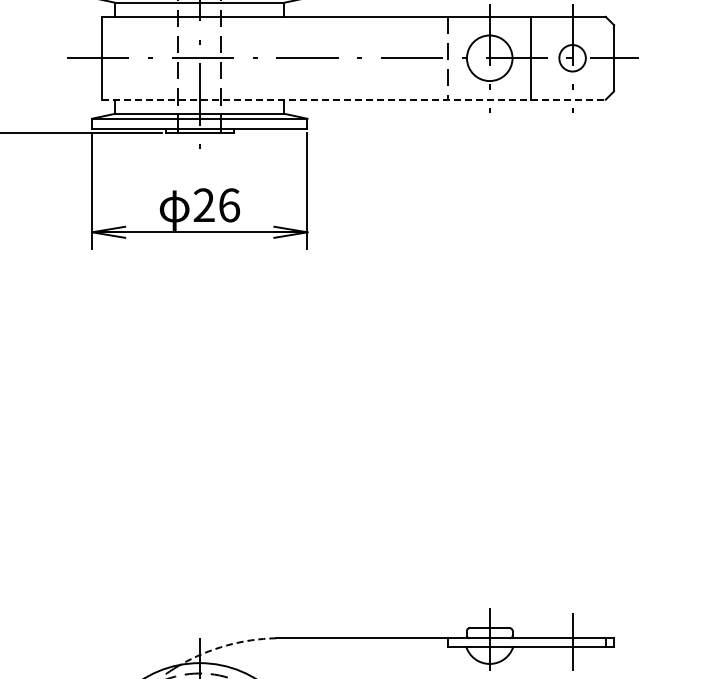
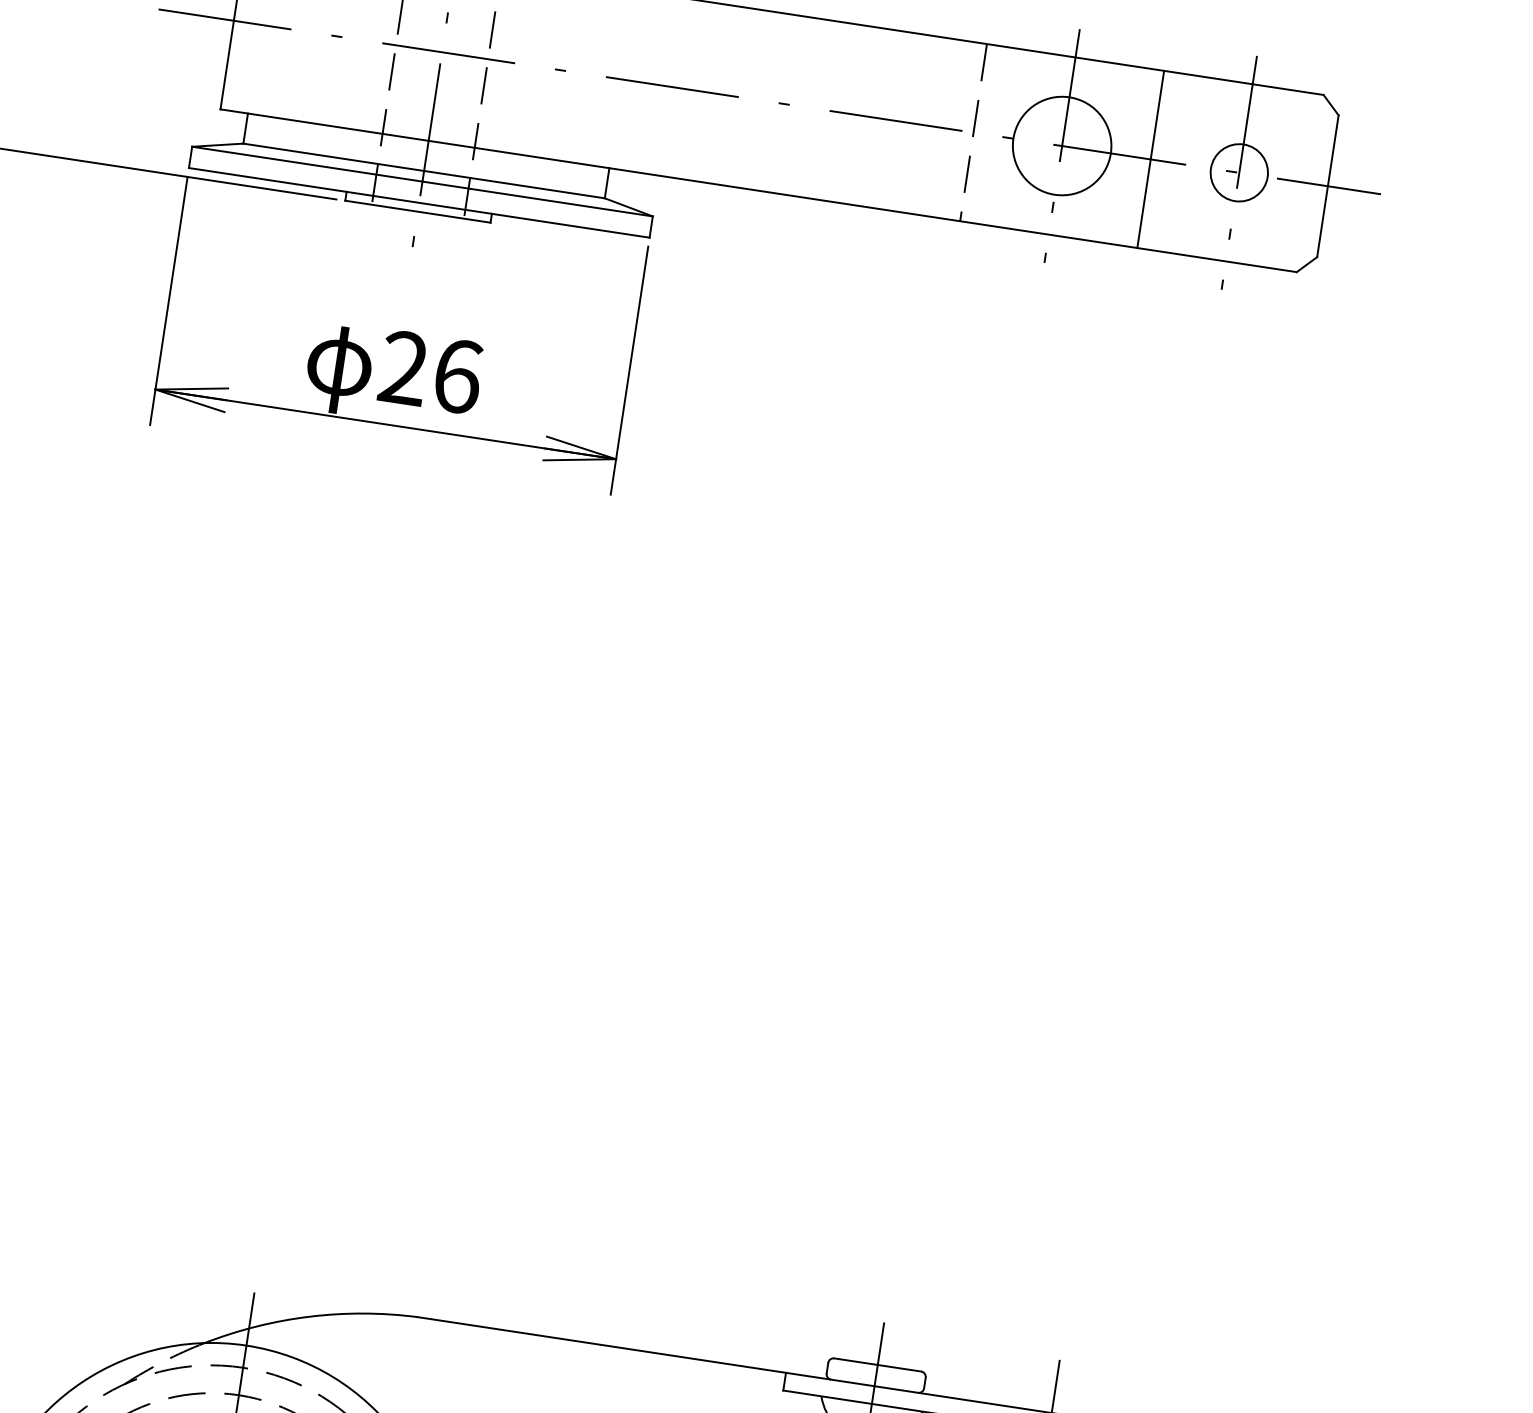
line: (354, 99) -> (759, 190), dashed -> solid
arc: (226, 645) -> (309, 1316), dashed -> solid

